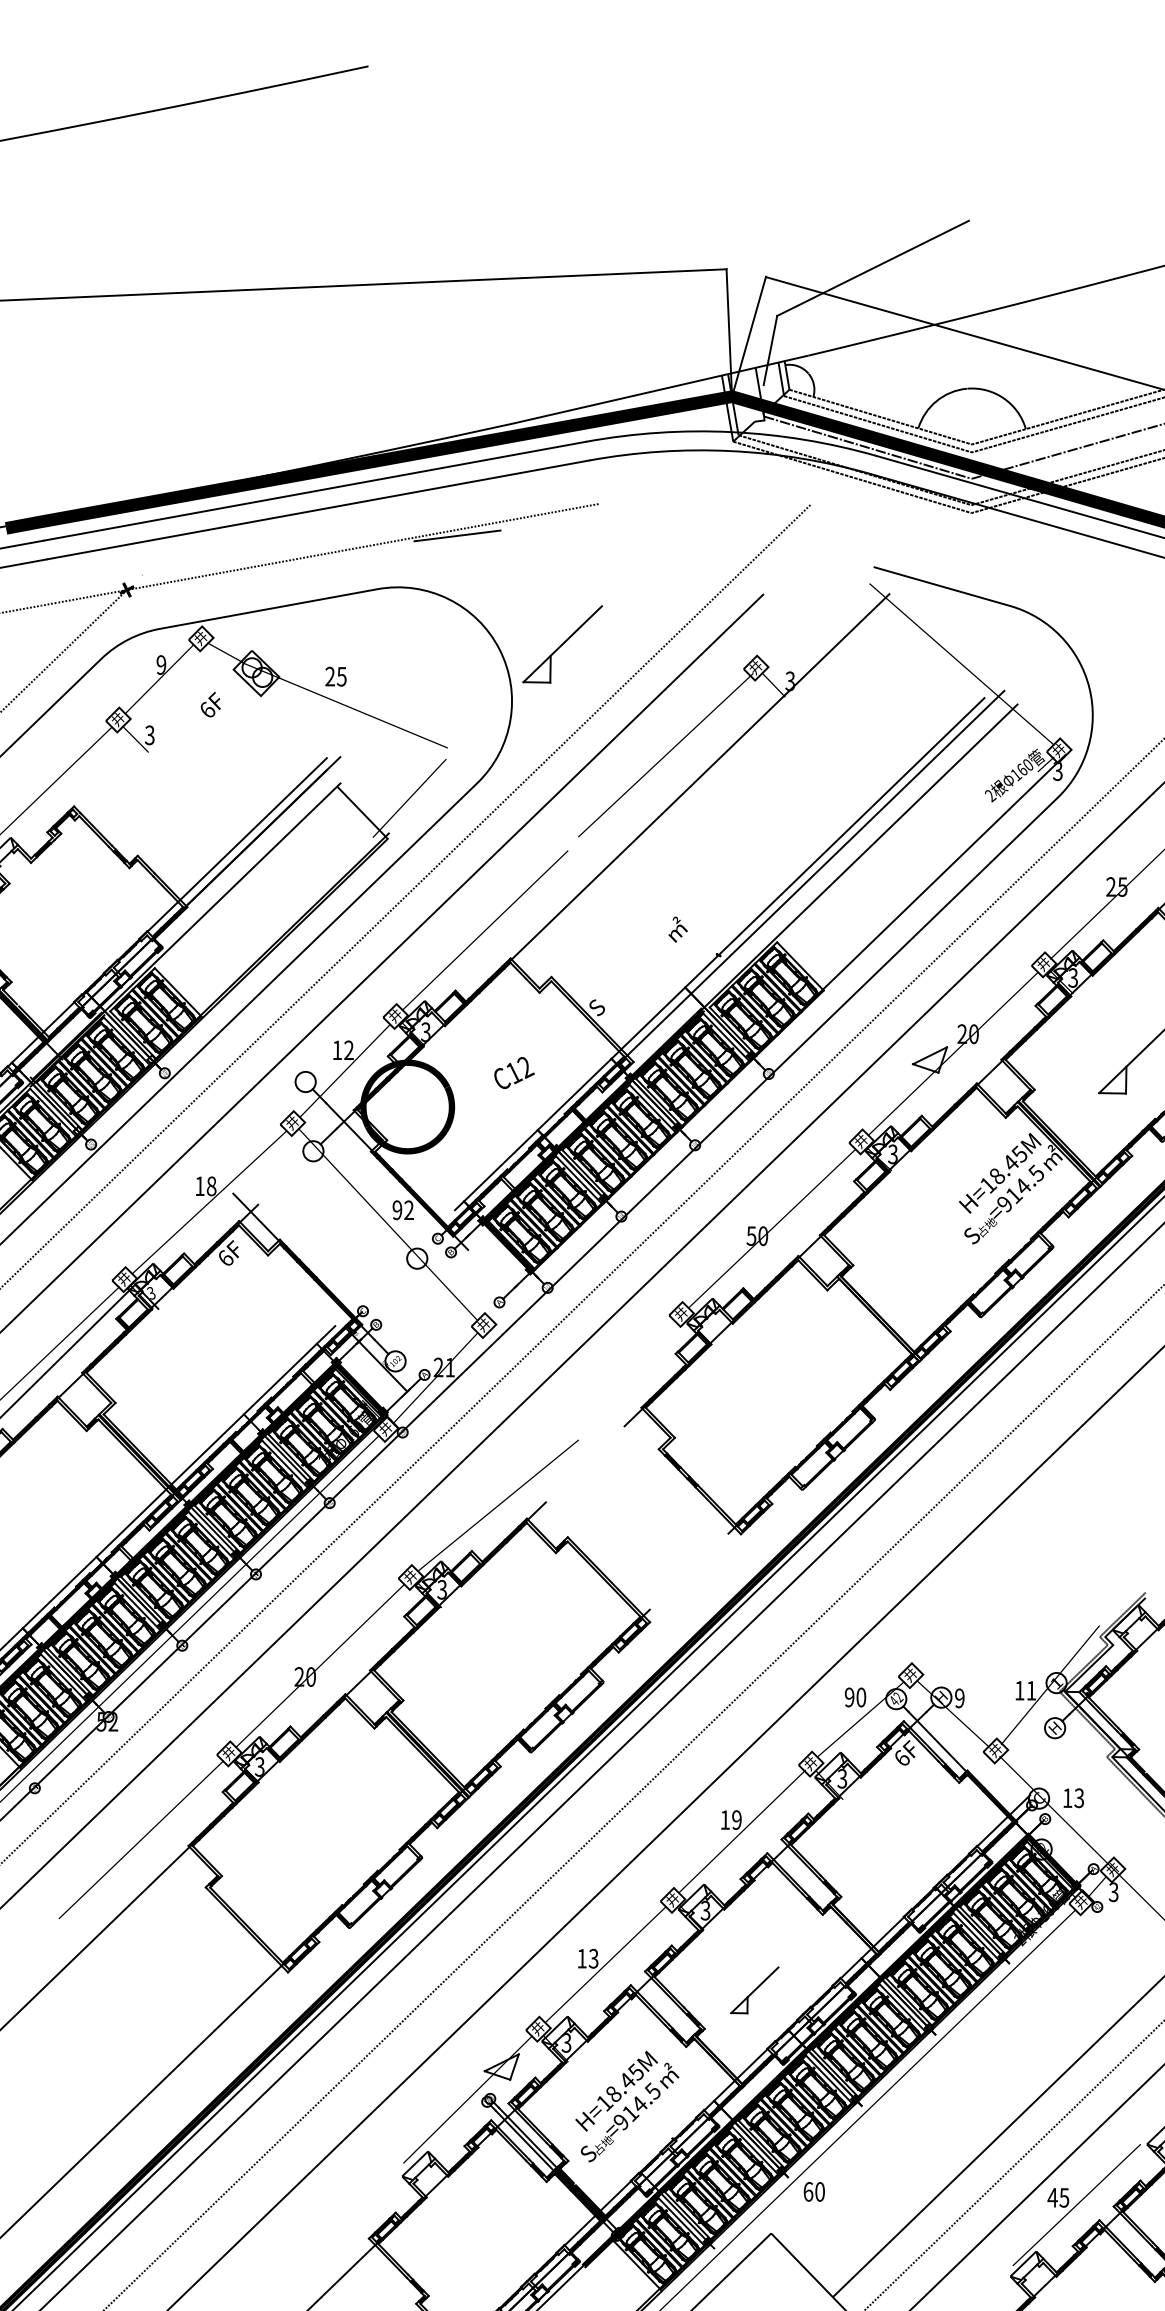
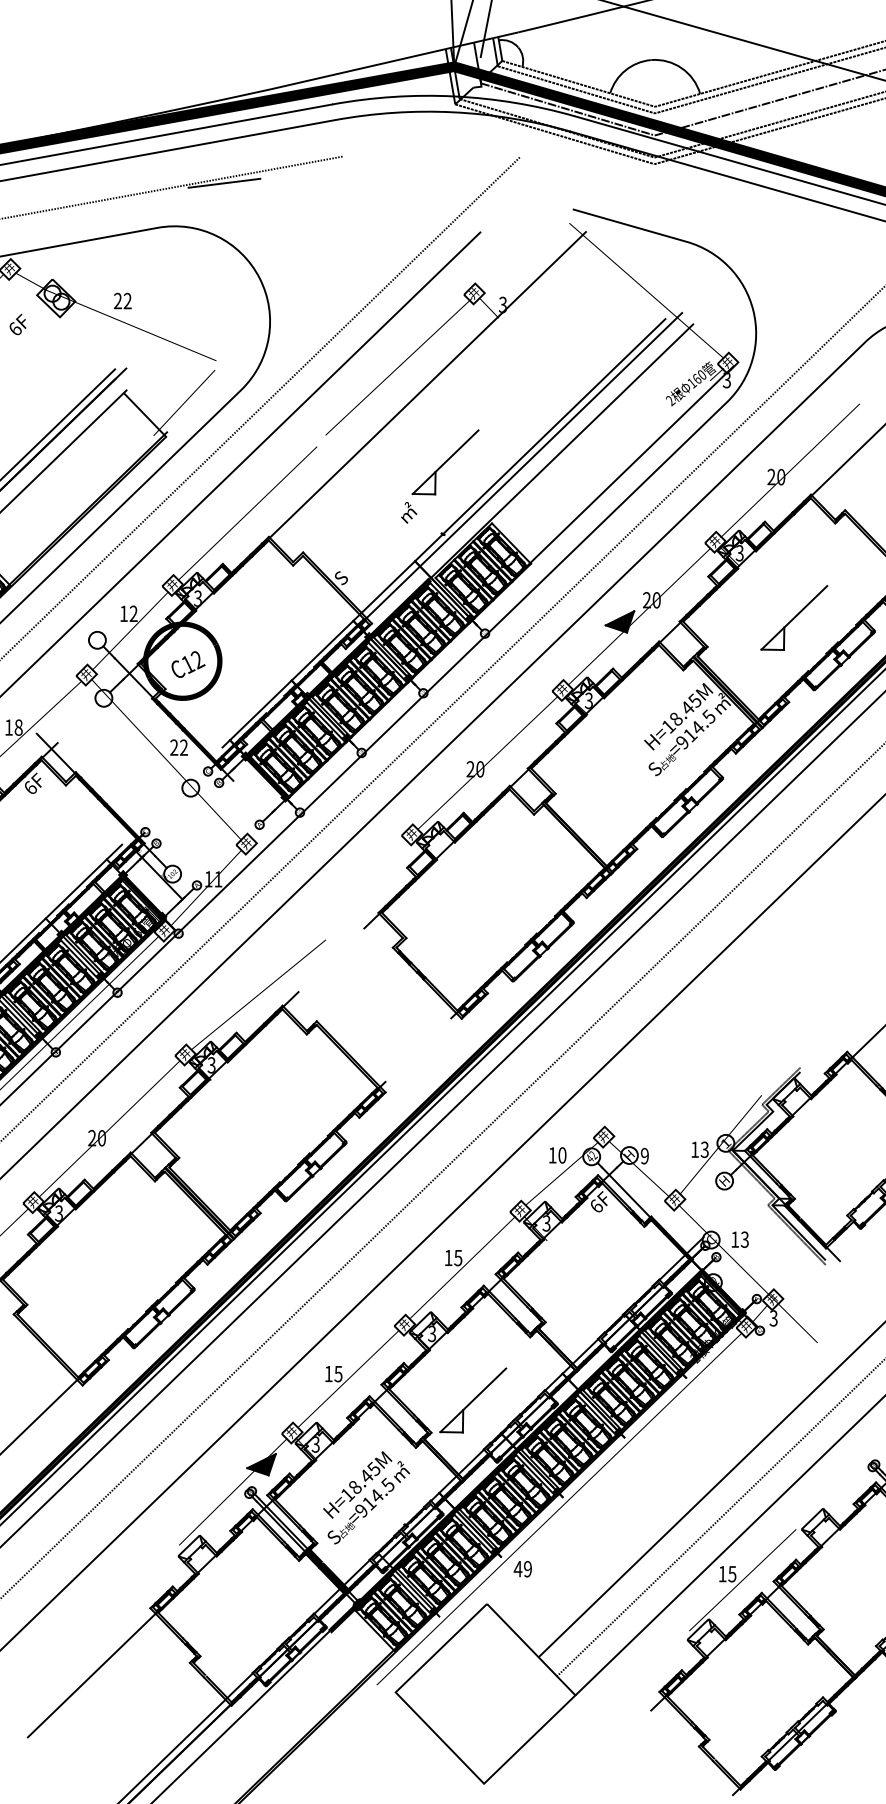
part: (562, 644) -> (445, 462), moved
text: (341, 676) -> (127, 300), 25 -> 22
text: (1122, 886) -> (781, 476), 25 -> 20
fill: (930, 1059) -> (620, 621), added
text: (514, 1072) -> (188, 664), moved
text: (397, 1210) -> (174, 747), 92 -> 22
text: (751, 1235) -> (470, 768), 50 -> 20
text: (438, 1367) -> (208, 879), 21 -> 11
text: (1031, 1690) -> (704, 1149), 11 -> 13
text: (849, 1697) -> (552, 1155), 90 -> 10
text: (736, 1819) -> (457, 1257), 19 -> 15
text: (593, 1958) -> (338, 1373), 13 -> 15
part: (754, 1990) -> (473, 1400), size x1.67
fill: (501, 2066) -> (261, 1464), added
text: (813, 2191) -> (522, 1568), 60 -> 49
text: (1052, 2197) -> (722, 1573), 45 -> 15

